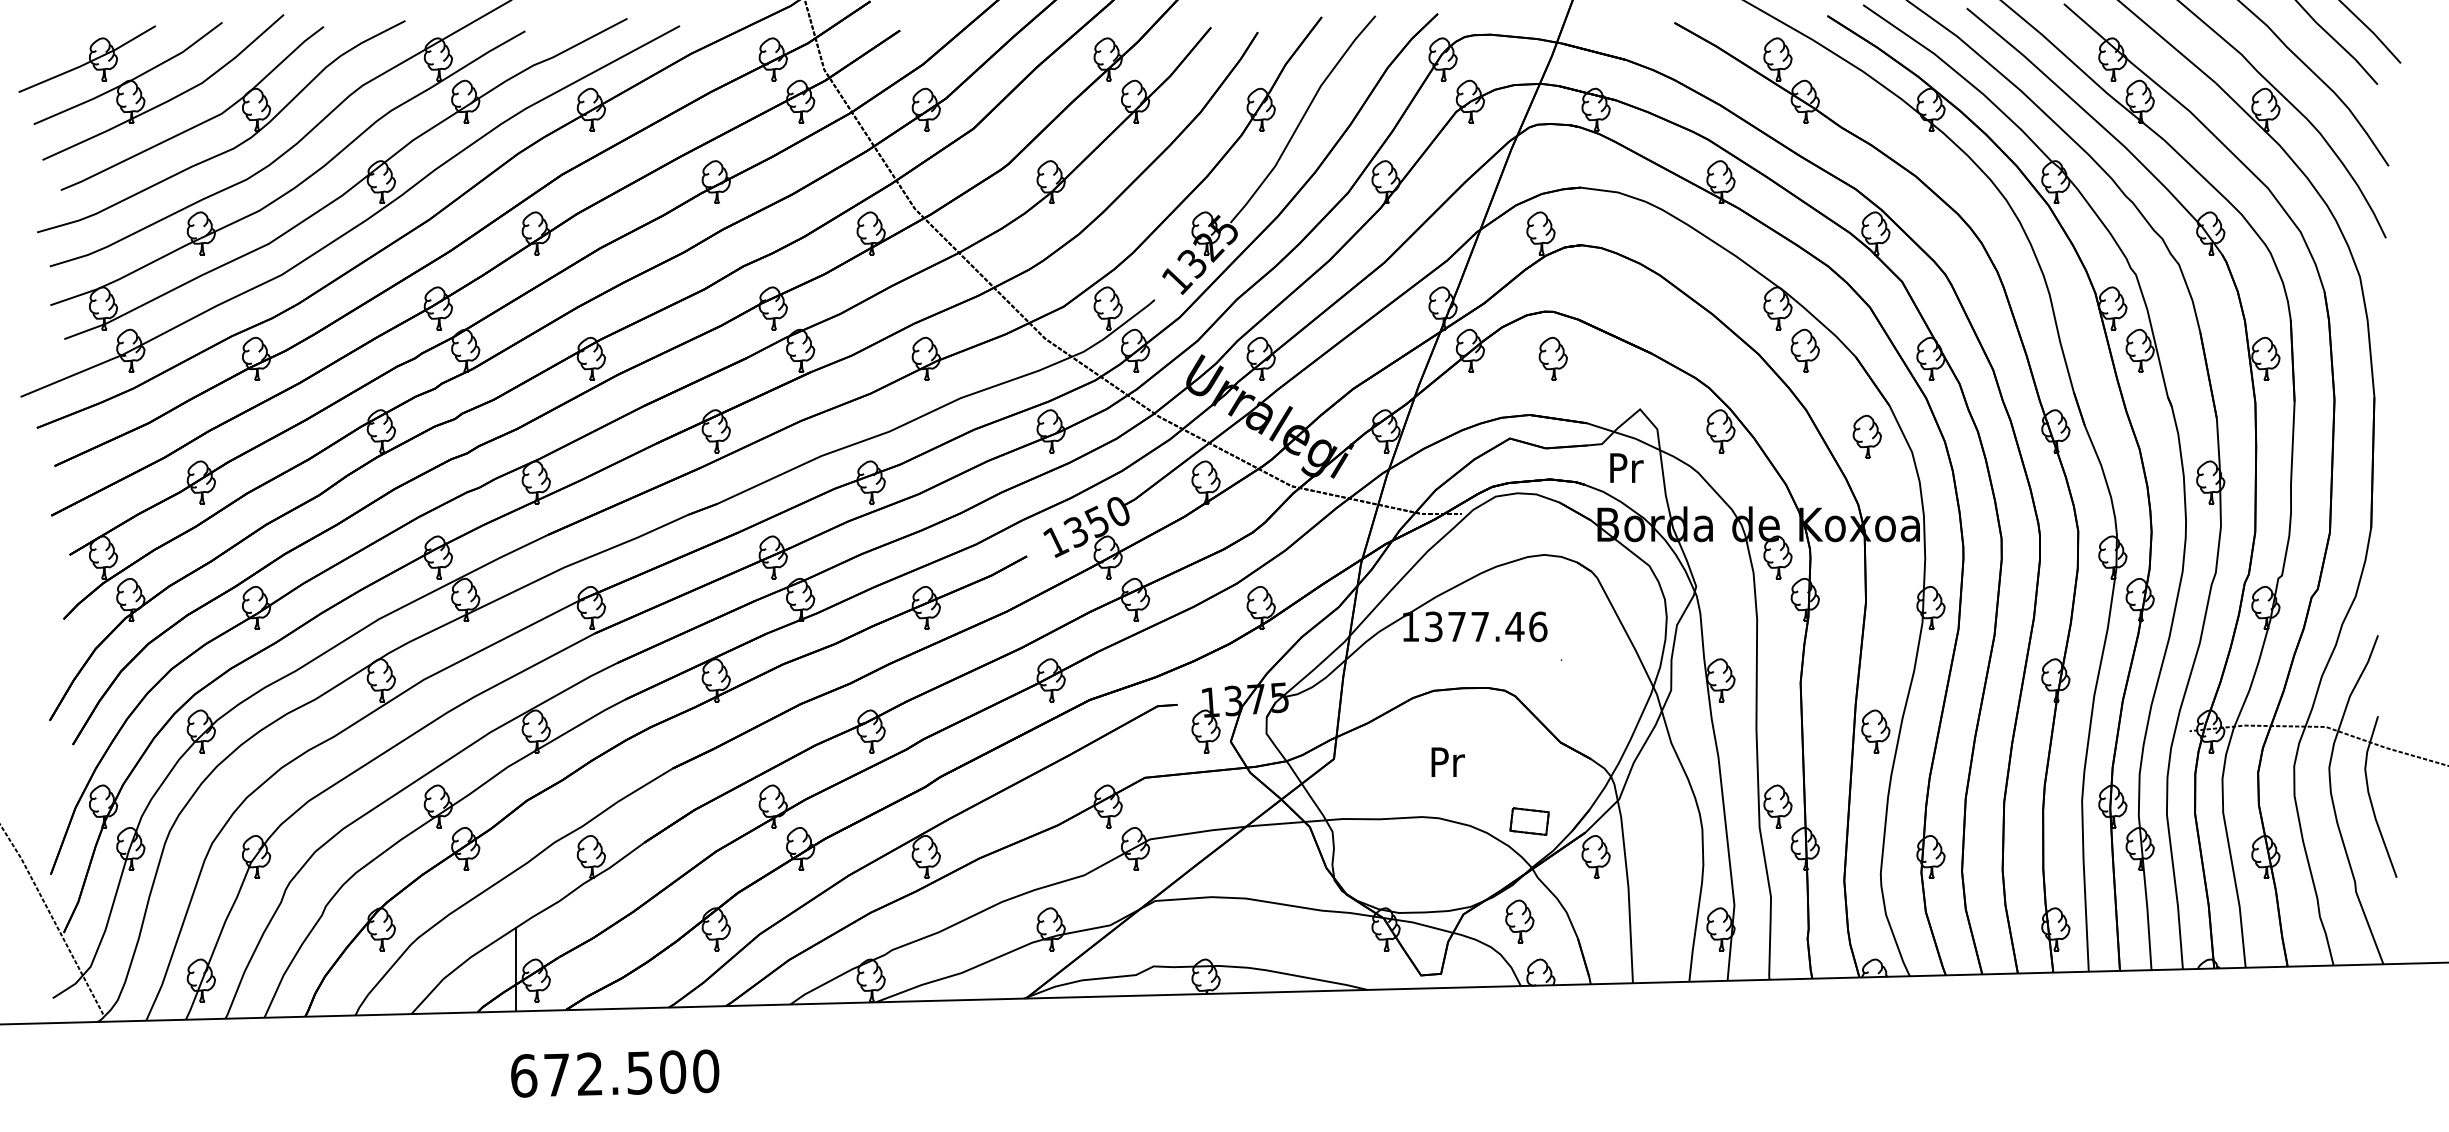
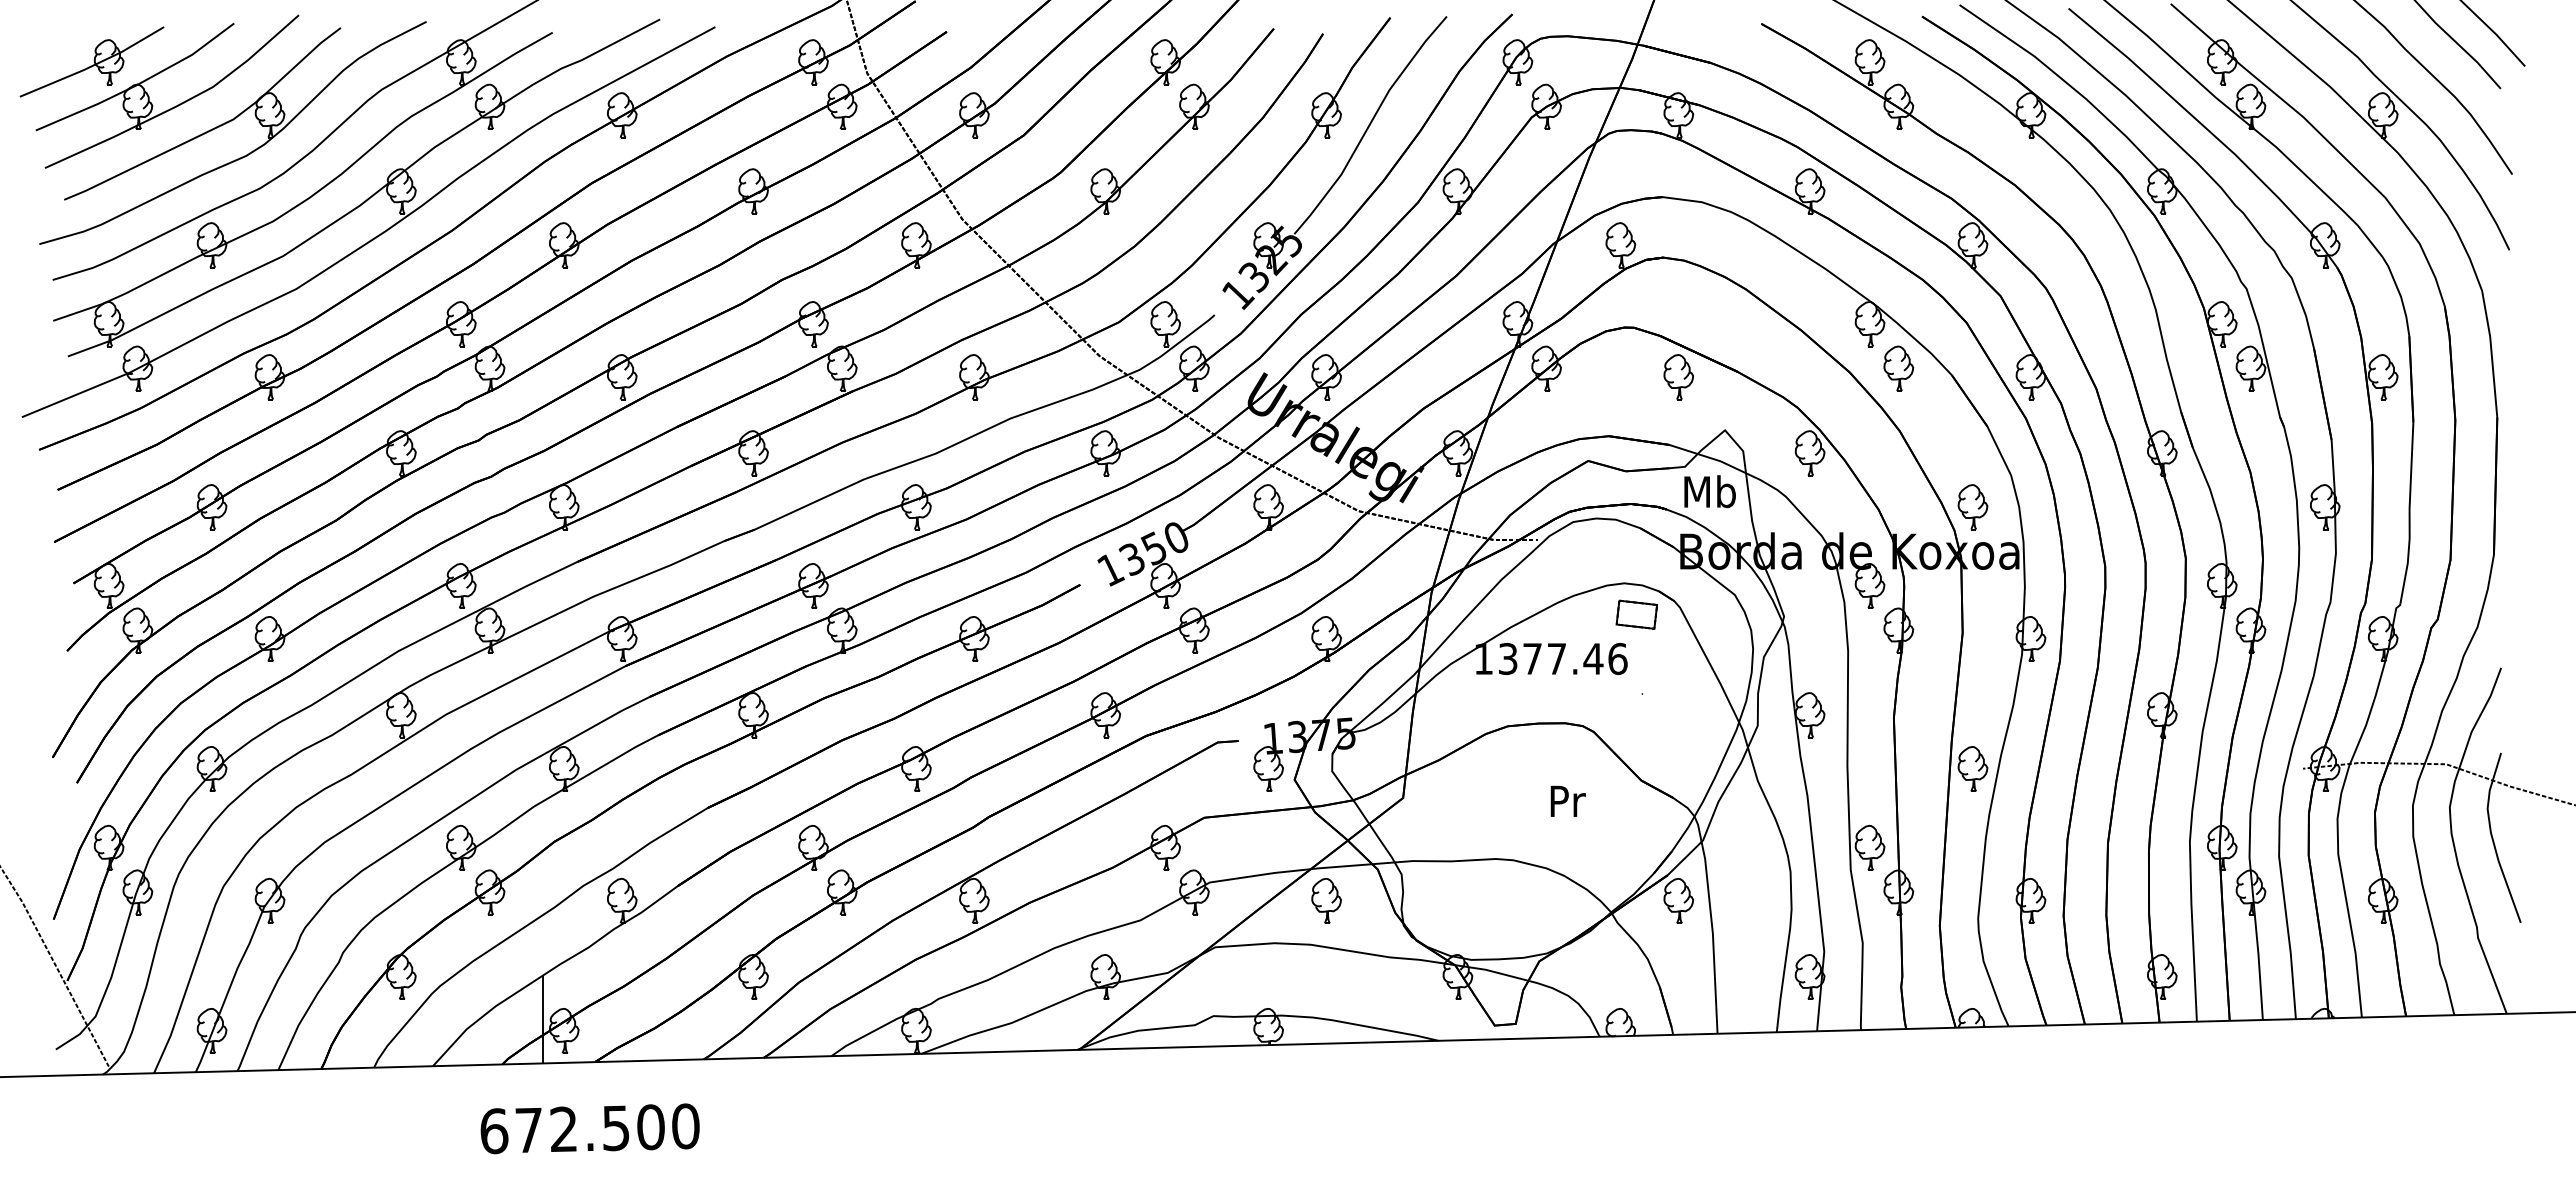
part: (1553, 359) -> (1678, 377), moved
part: (1866, 437) -> (1972, 507), moved
text: (1625, 467) -> (1709, 491), Pr -> Mb
text: (1447, 761) -> (1567, 800), moved
part: (1529, 821) -> (1636, 614), moved
part: (1519, 921) -> (1326, 900), moved
text: (614, 1073) -> (589, 1128), moved

